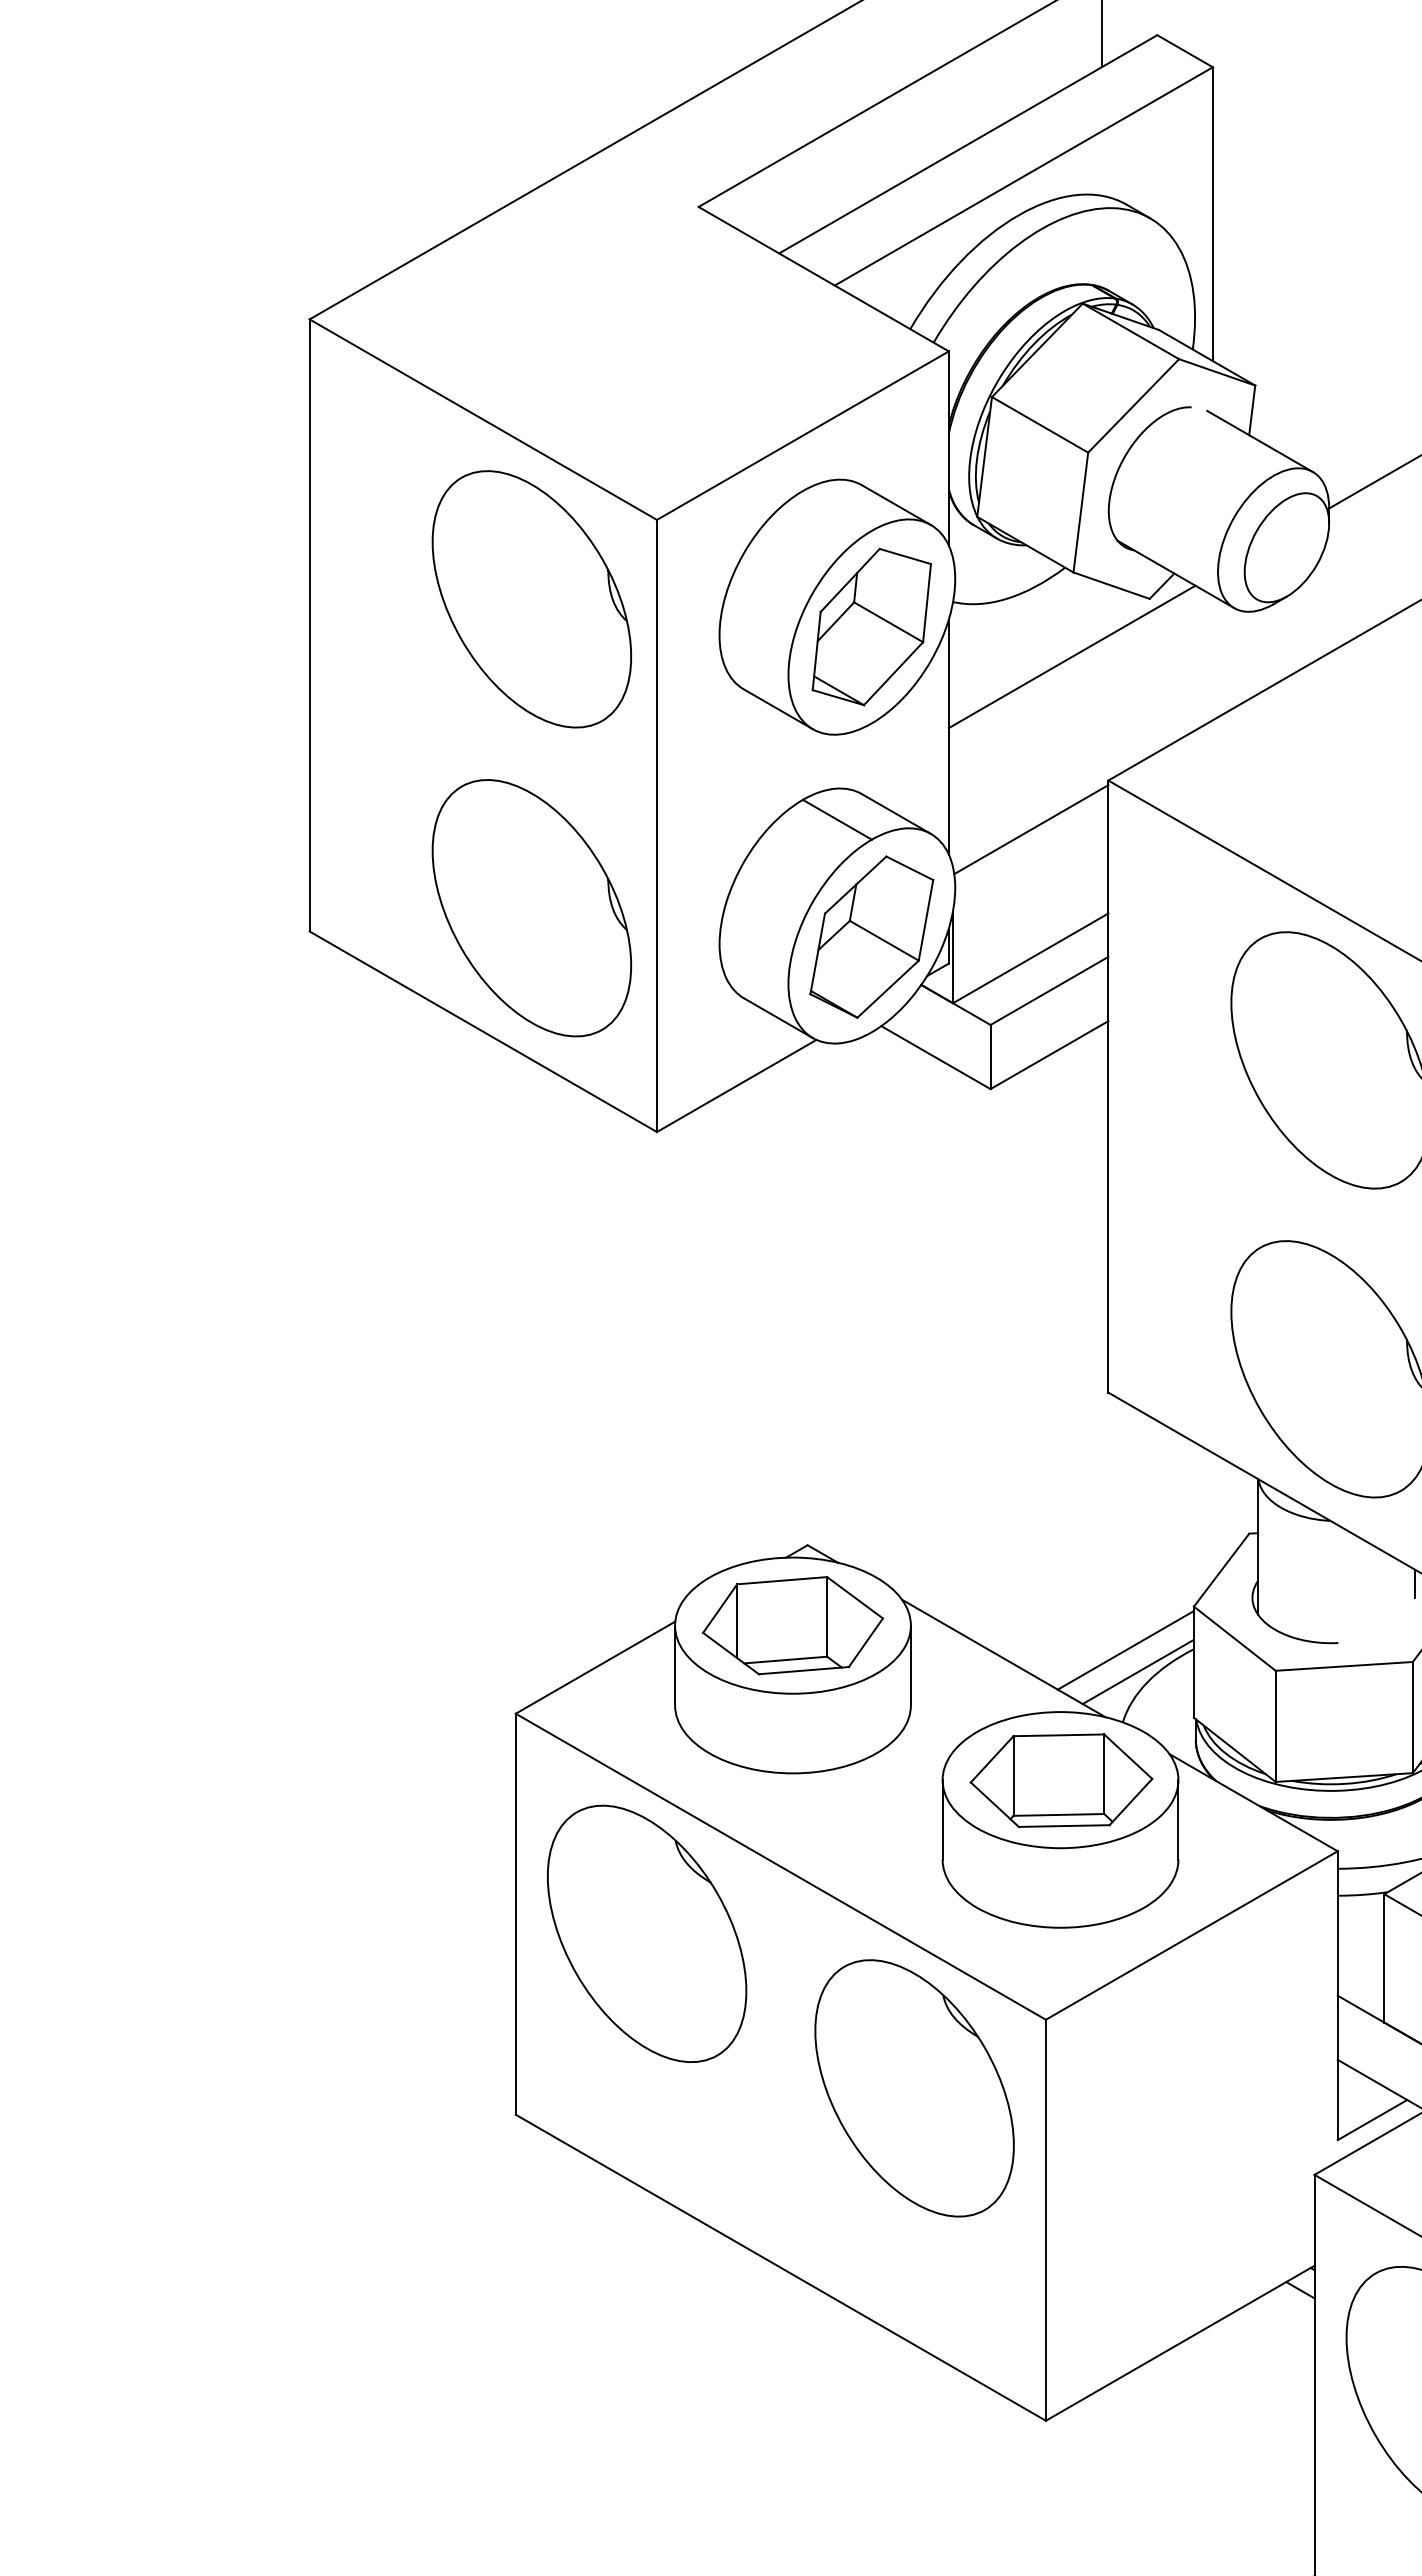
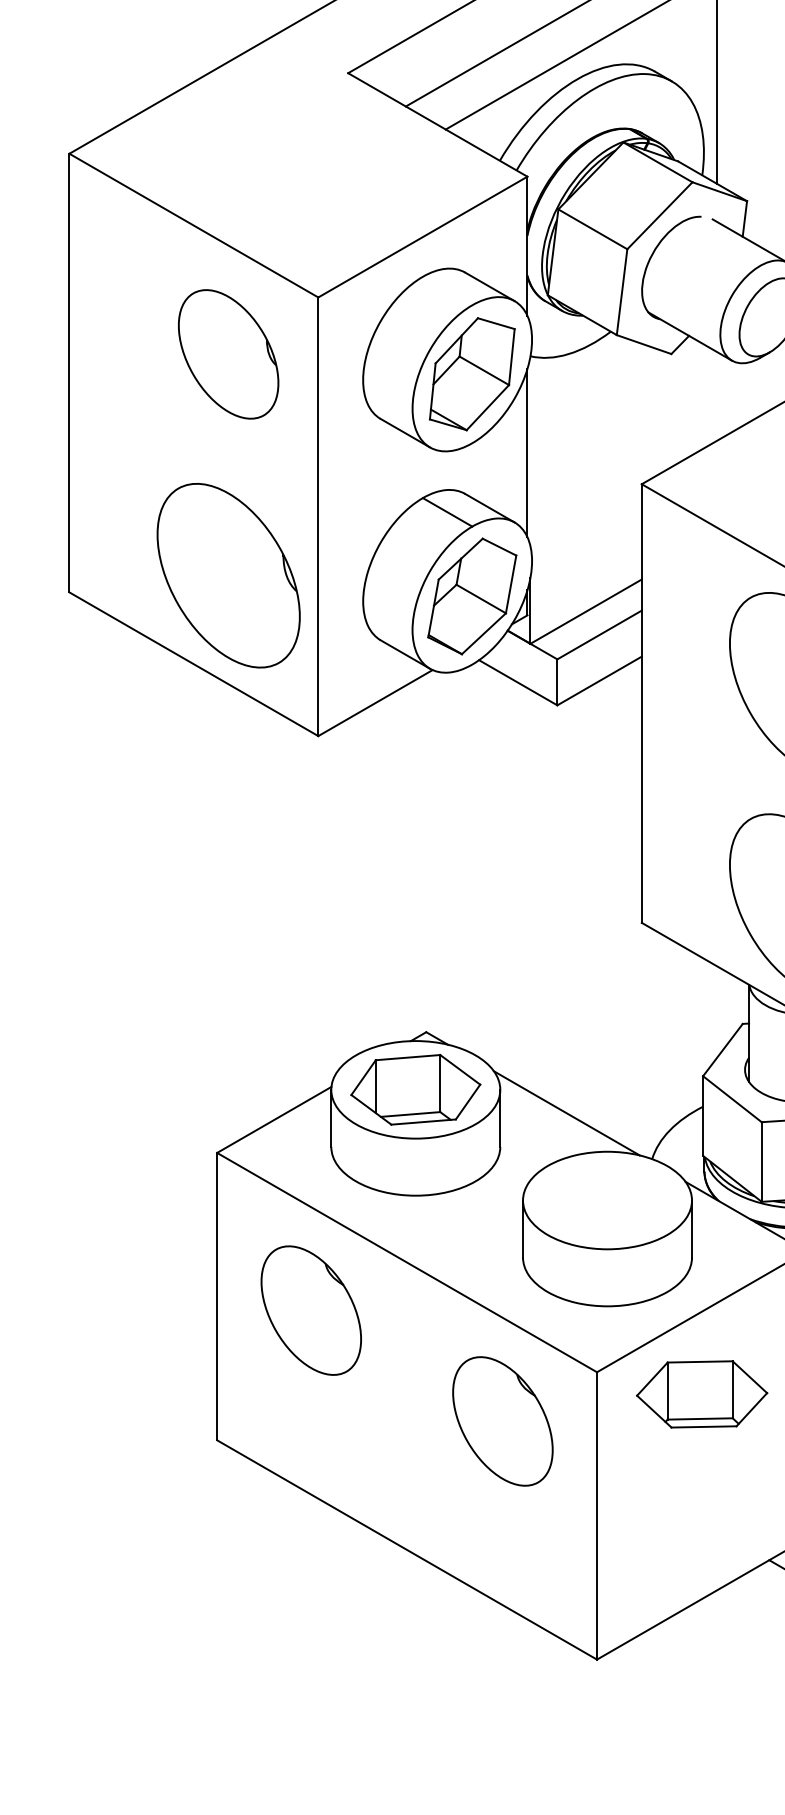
part: (531, 599) -> (228, 354), size x0.7
line: (1071, 656) -> (615, 395), removed
line: (1031, 829) -> (586, 519), removed
line: (1125, 1650) -> (654, 1107), removed
line: (1137, 1671) -> (662, 1122), removed
part: (1061, 1780) -> (702, 1394), moved
part: (647, 1933) -> (311, 1310), size x0.7
part: (914, 2088) -> (502, 1421), size x0.7

